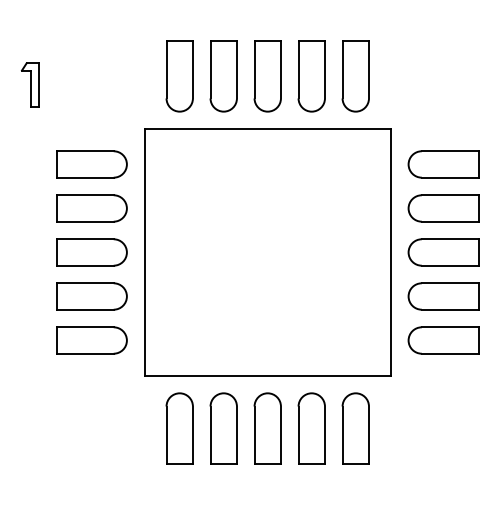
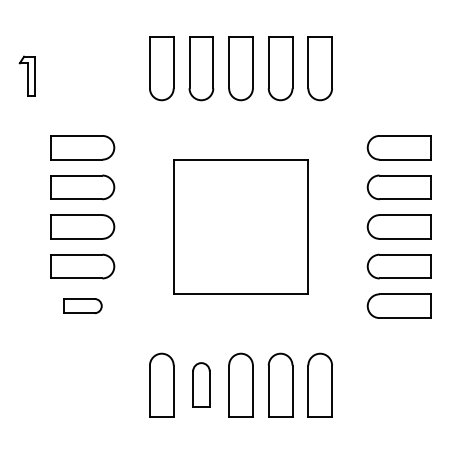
part: (267, 251) -> (240, 226), size x0.6
part: (91, 339) -> (82, 305), size x0.6
part: (223, 427) -> (201, 384), size x0.7

